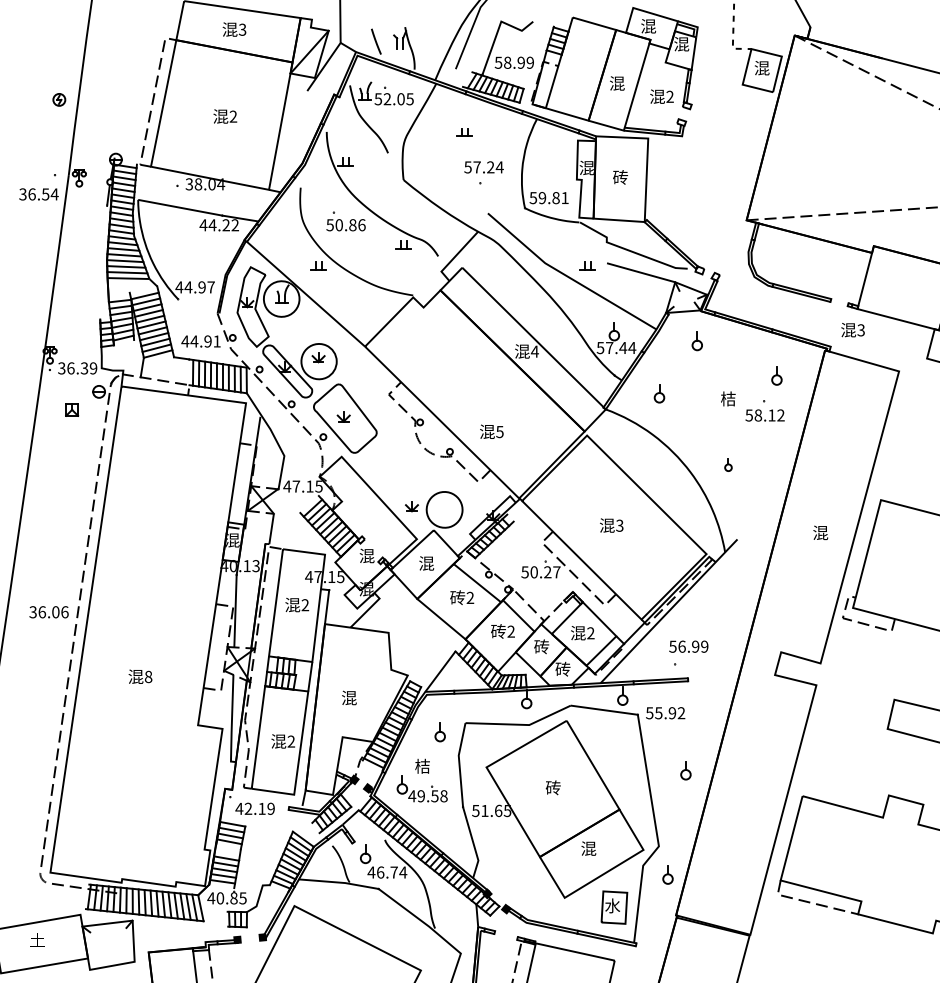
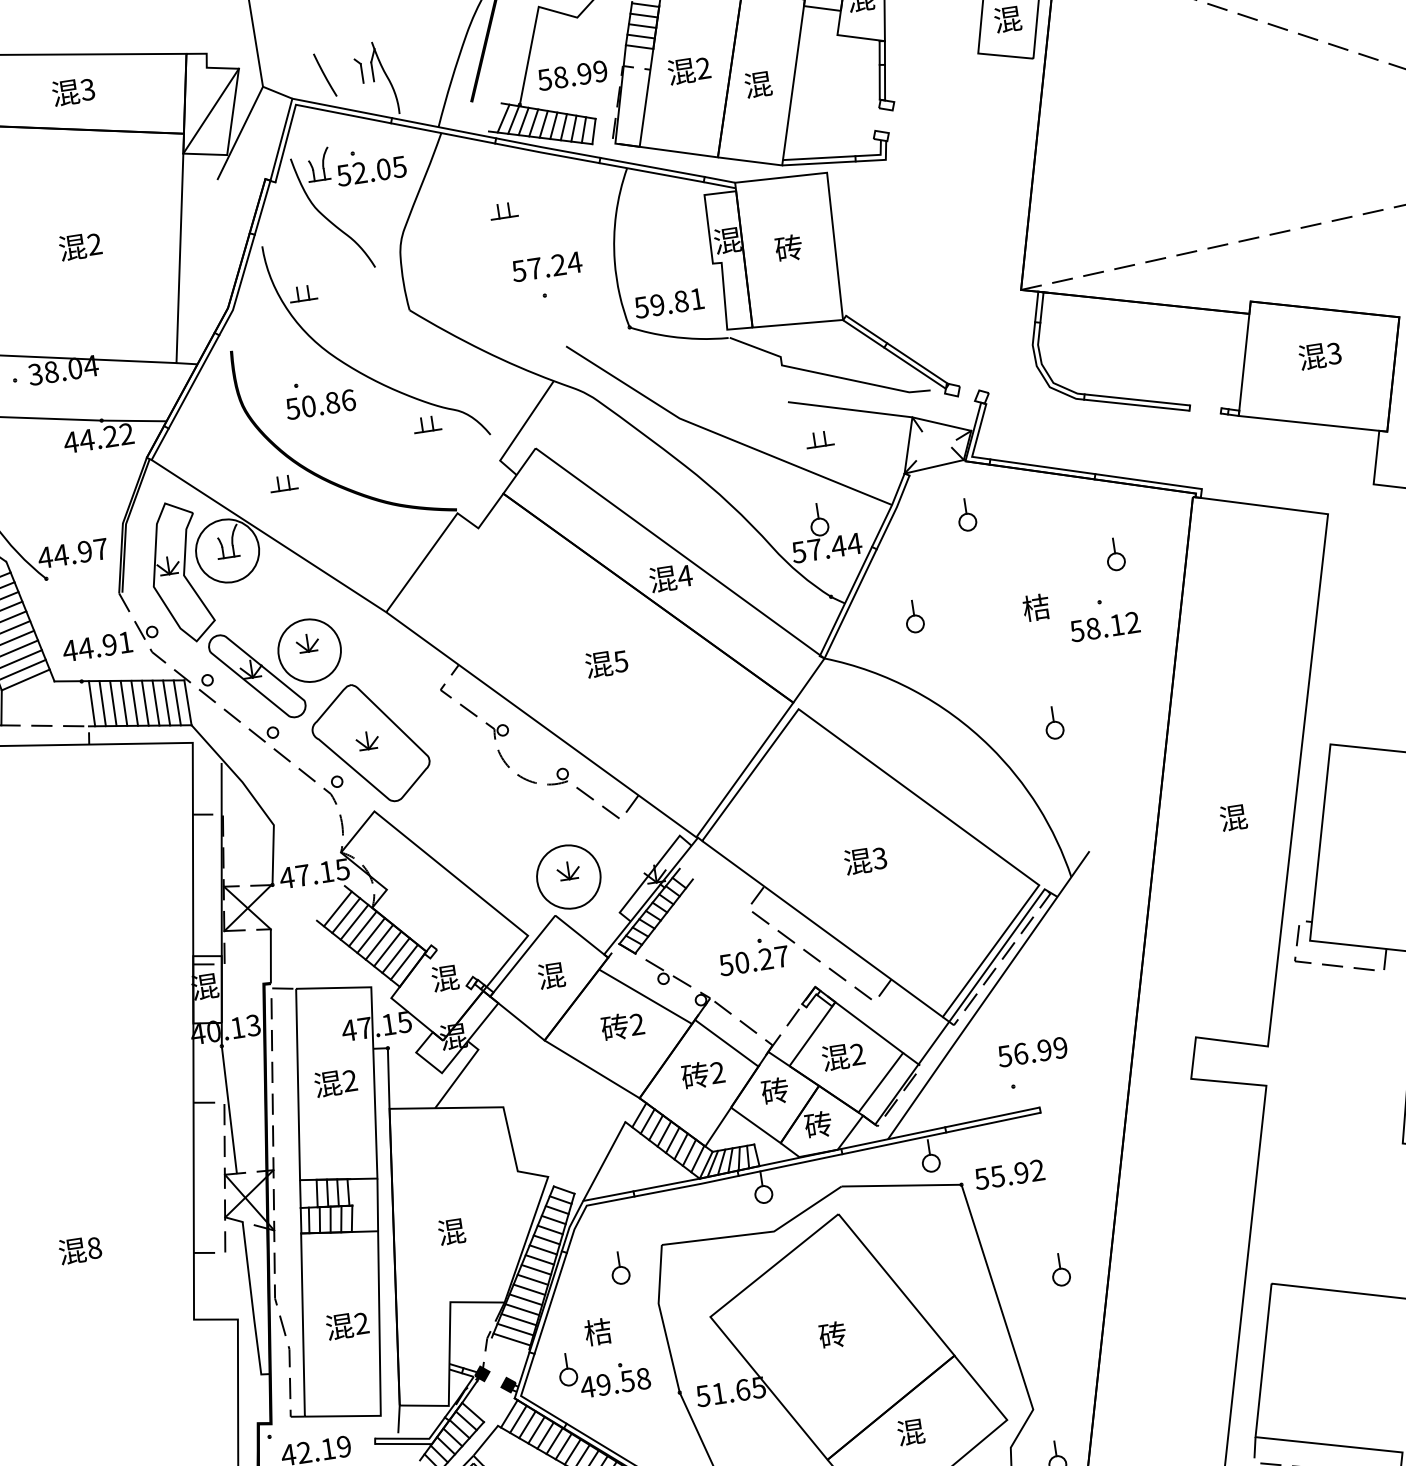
text: (661, 96) -> (688, 70), moved
part: (587, 265) -> (819, 439), moved
text: (852, 330) -> (1319, 356), moved
text: (491, 431) -> (606, 662), moved
part: (728, 464) -> (1053, 722), size x1.43
part: (411, 506) -> (567, 871), moved

